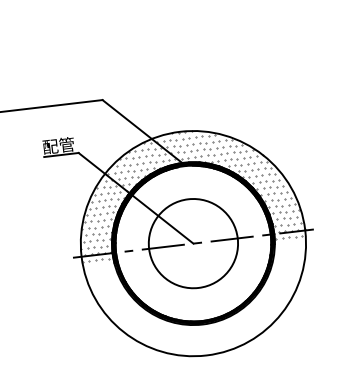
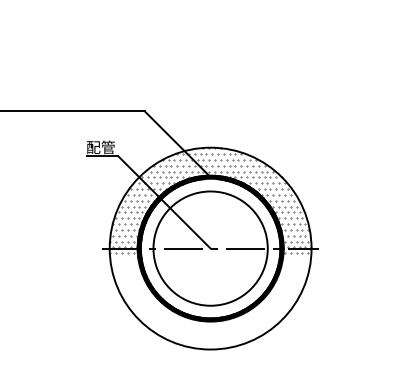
circle: (193, 243) -> (210, 248), size x1.43

